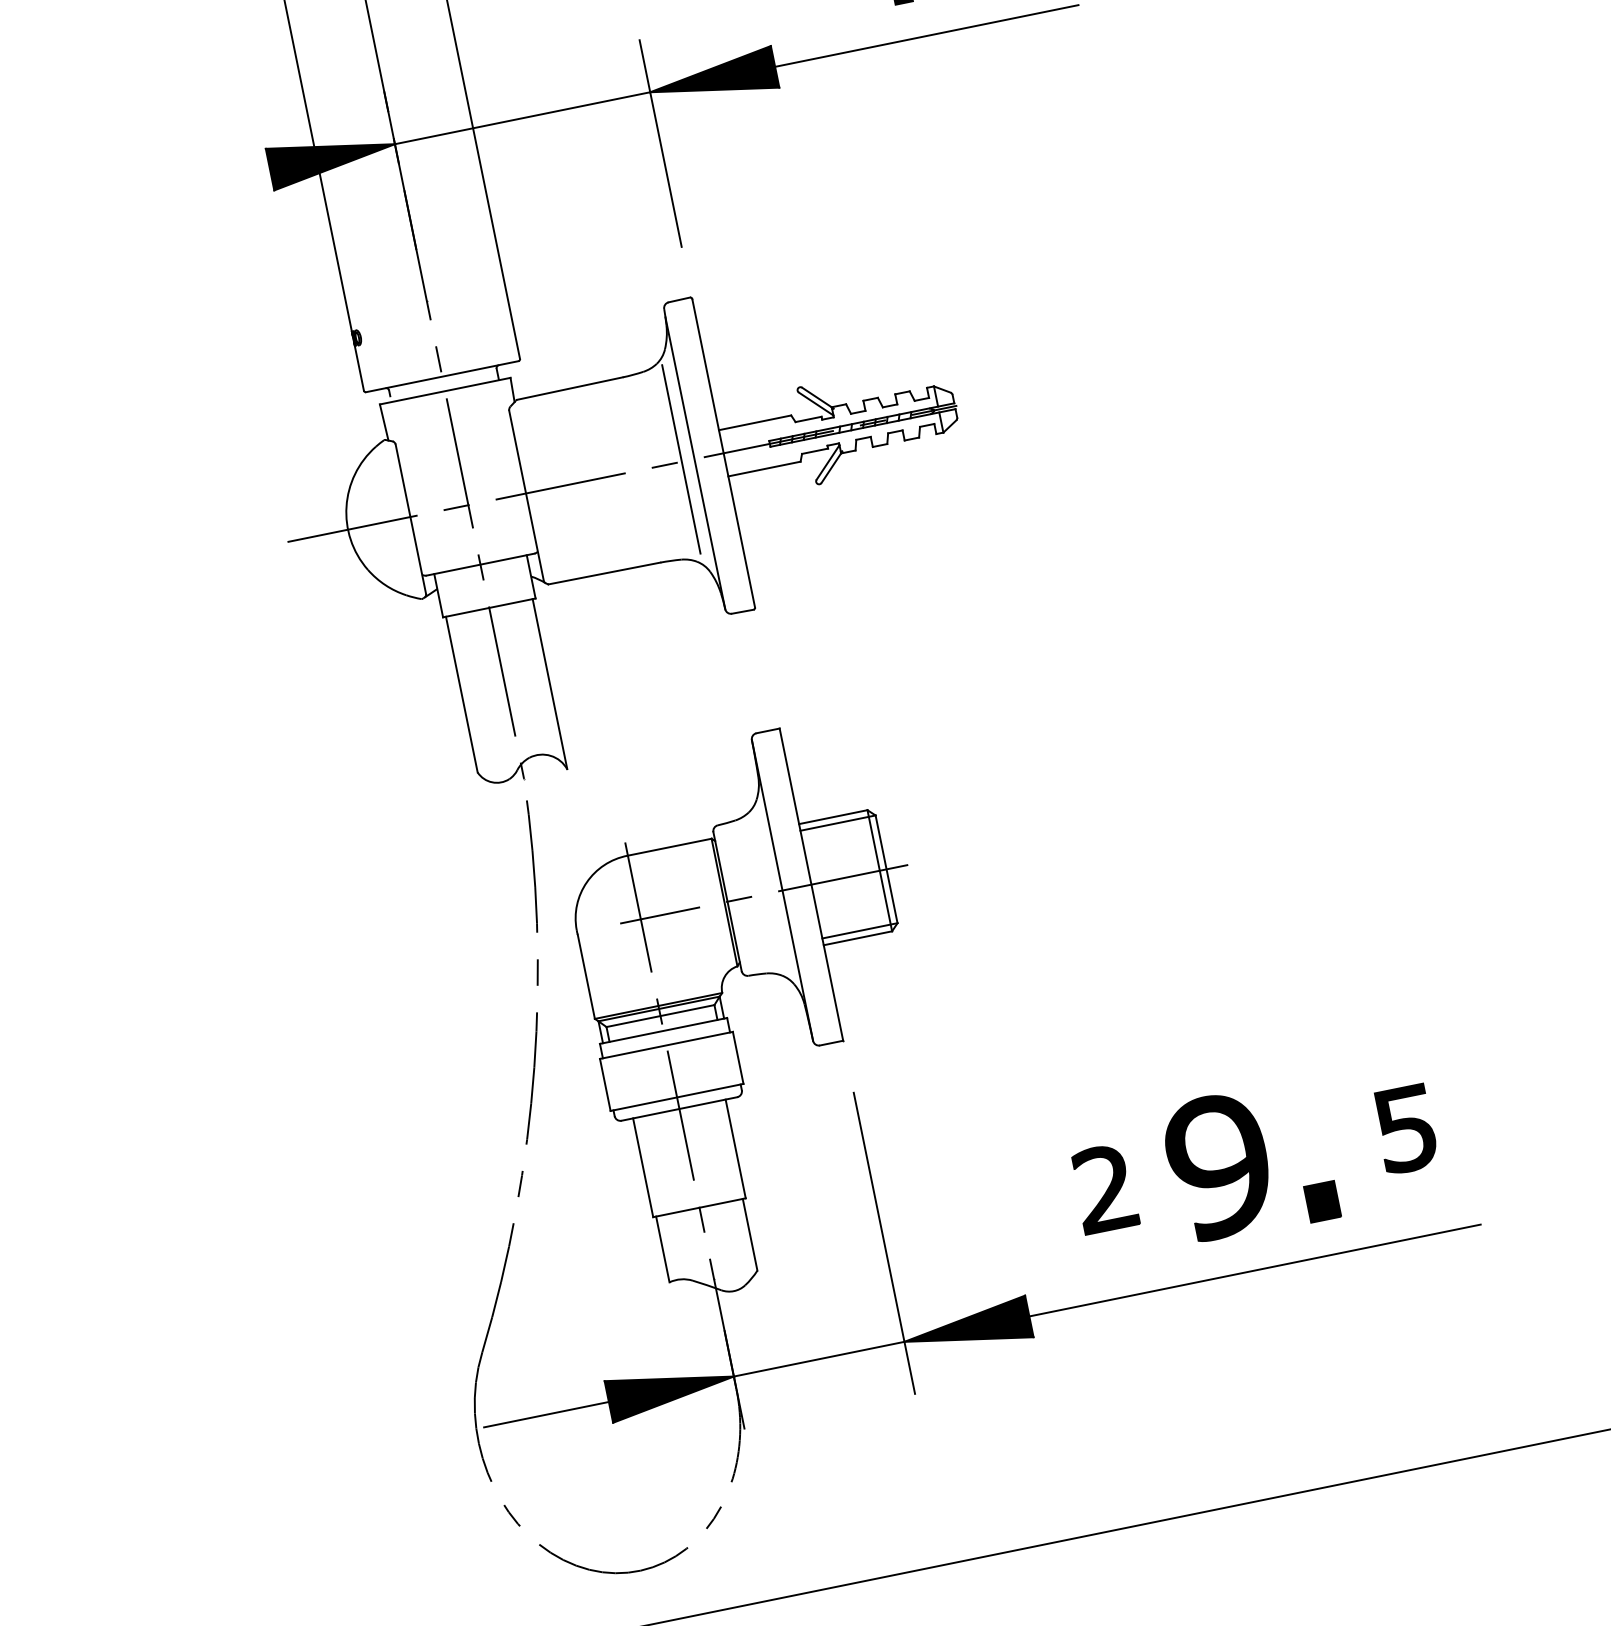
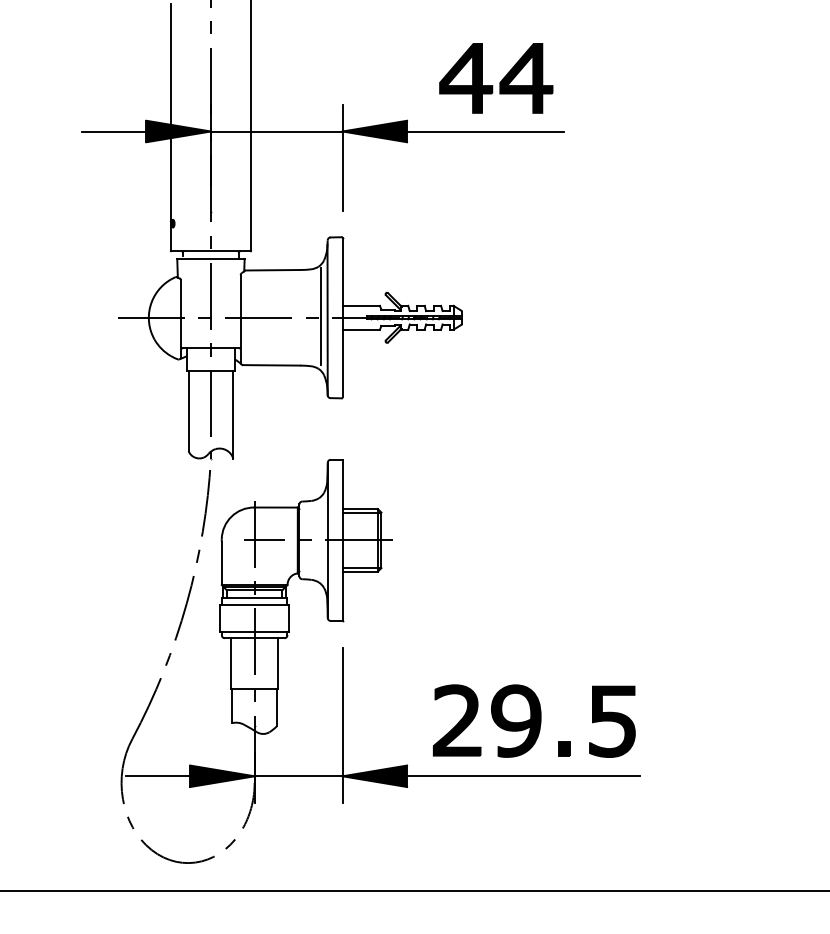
line: (208, 182) -> (114, 131), added
part: (1405, 1129) -> (612, 721), size x1.67
part: (1105, 1188) -> (457, 720), size x1.67
part: (1323, 1200) -> (564, 748), size x0.71

